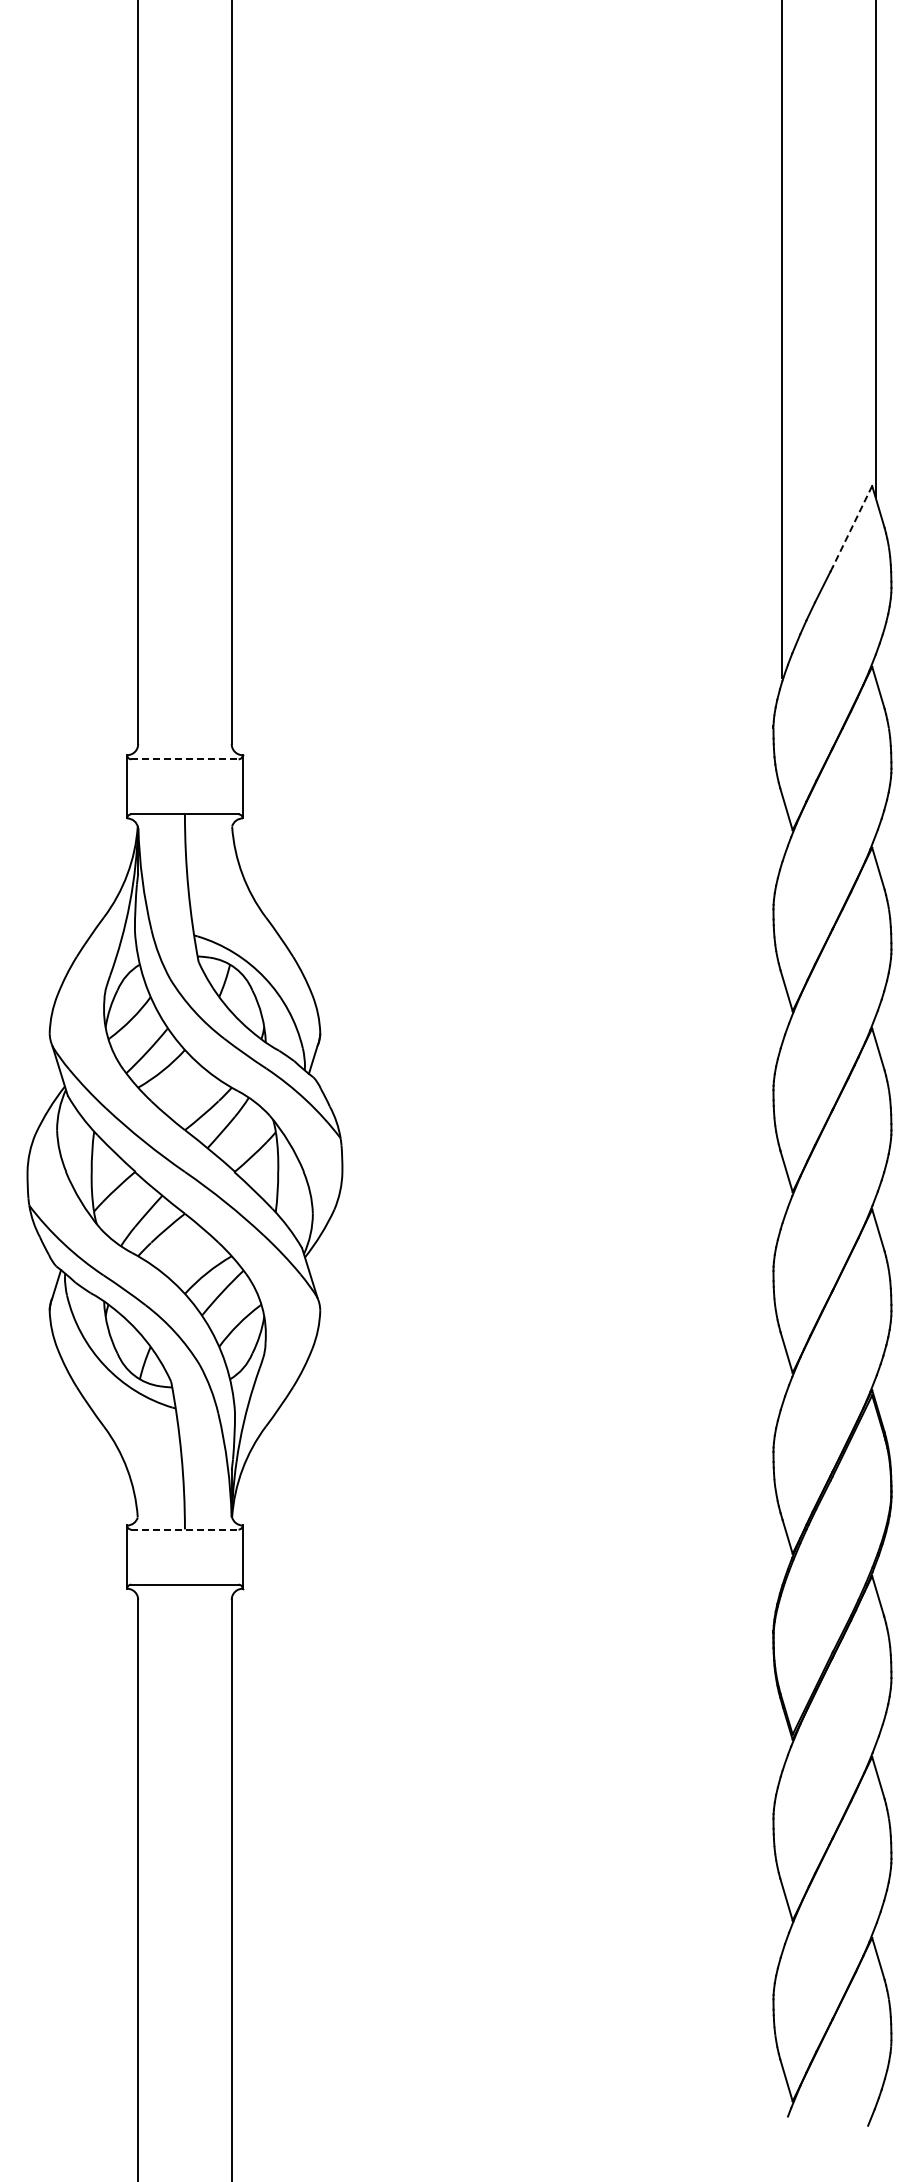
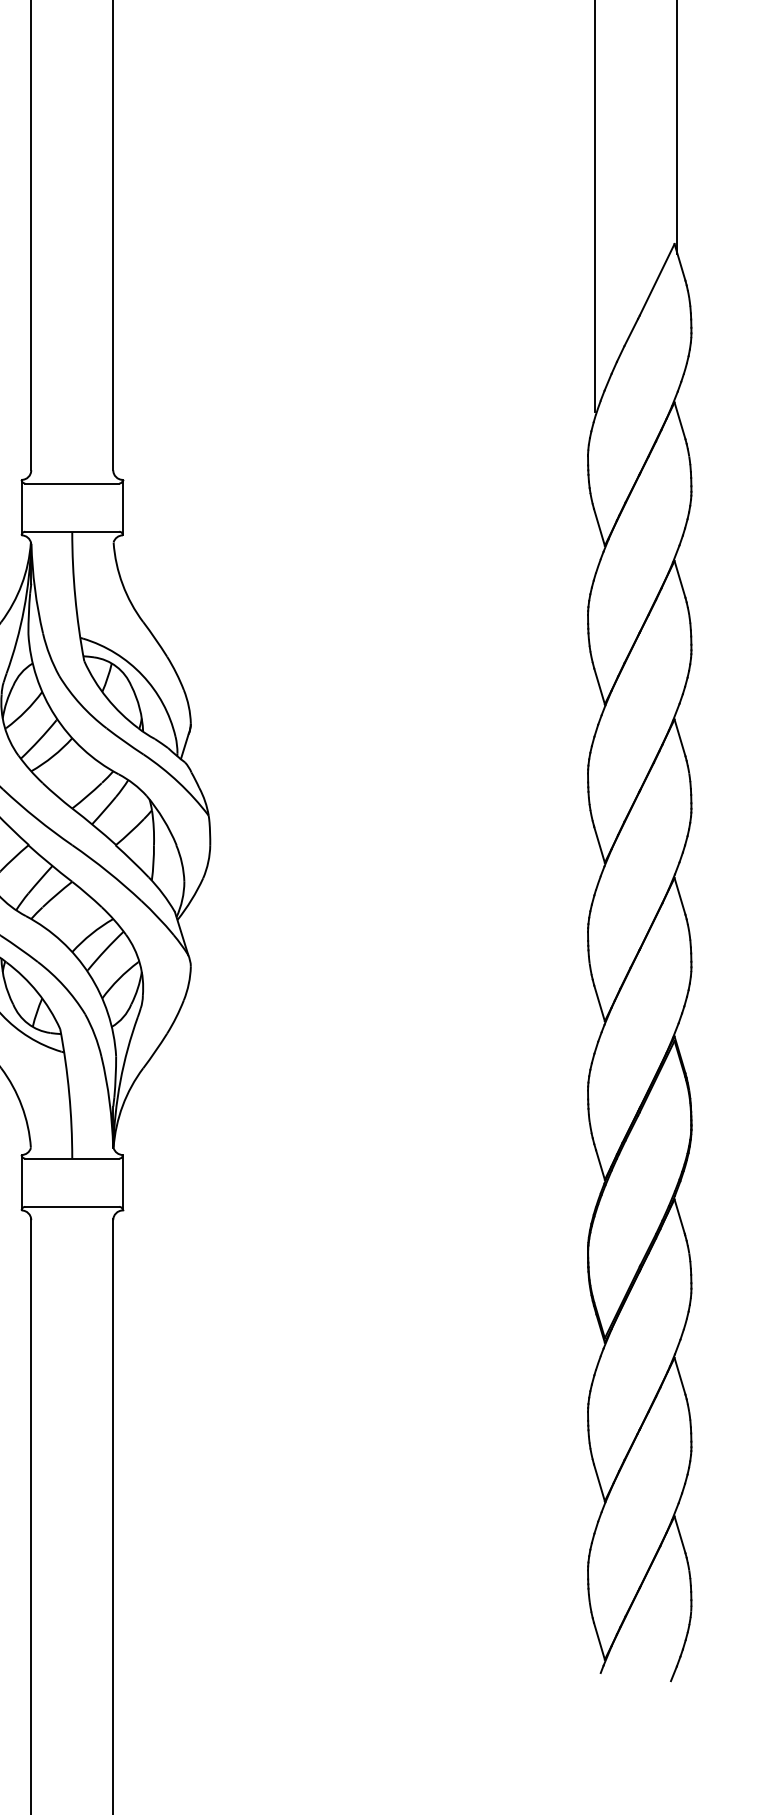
line: (852, 527) -> (657, 280), dashed -> solid
line: (184, 759) -> (71, 483), dashed -> solid
line: (184, 1529) -> (71, 1158), dashed -> solid

